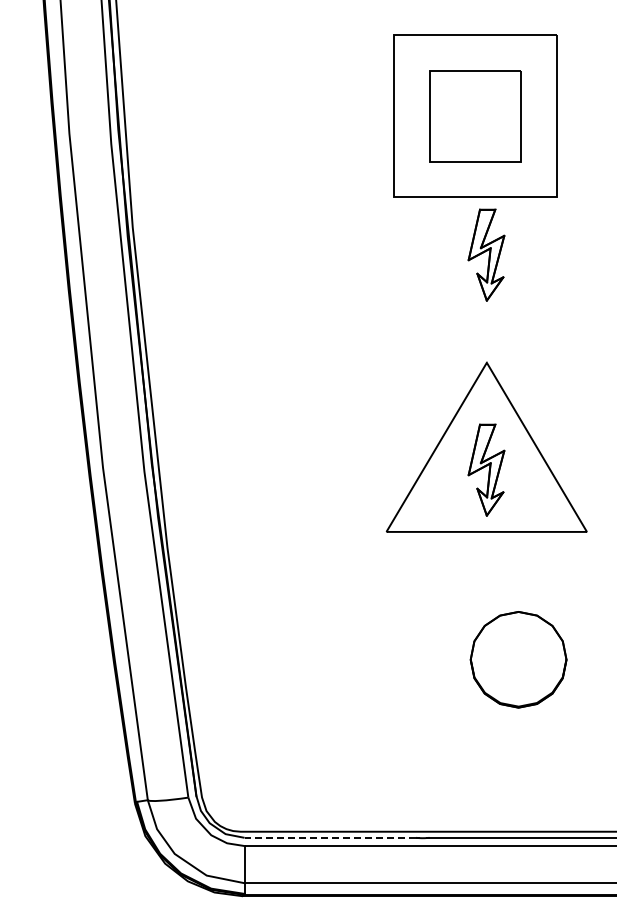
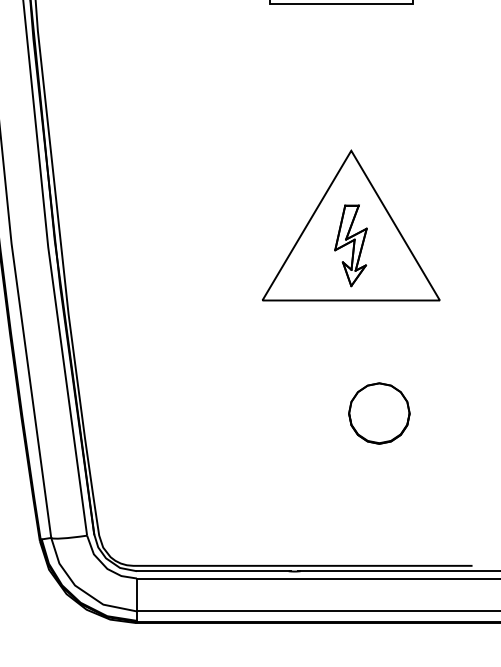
part: (486, 254) -> (350, 54), removed
part: (518, 659) -> (379, 413), size x0.71
line: (330, 837) -> (212, 570), dashed -> solid

